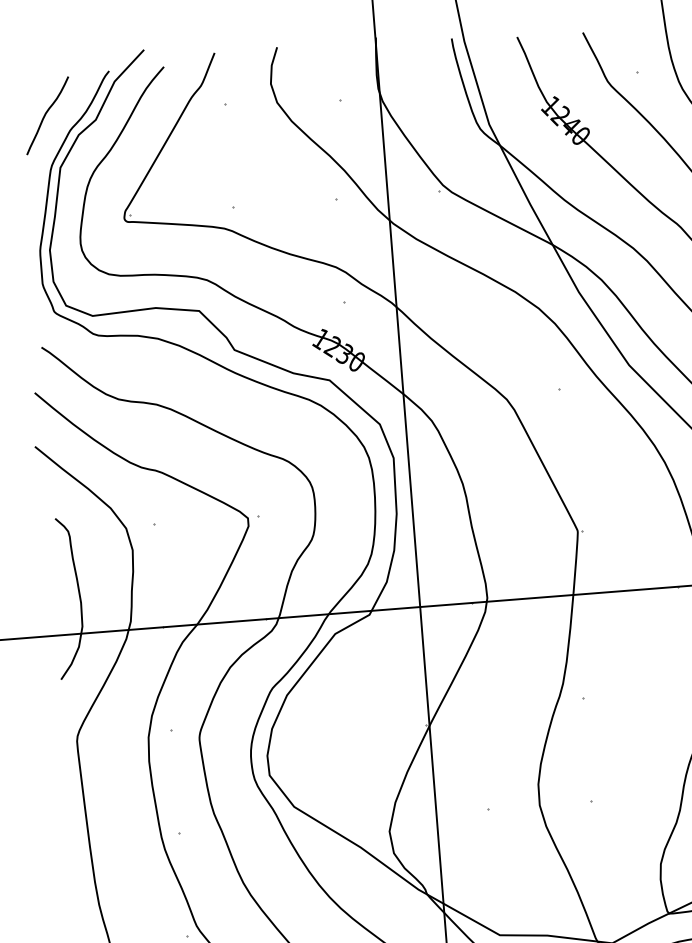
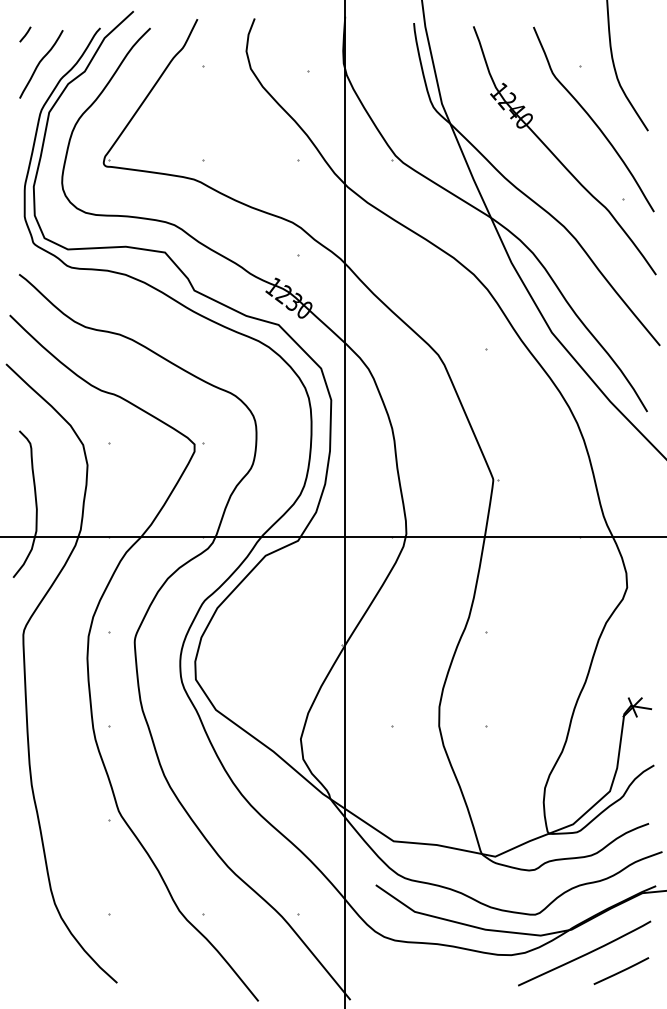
line: (27, 84) -> (25, 34), added

